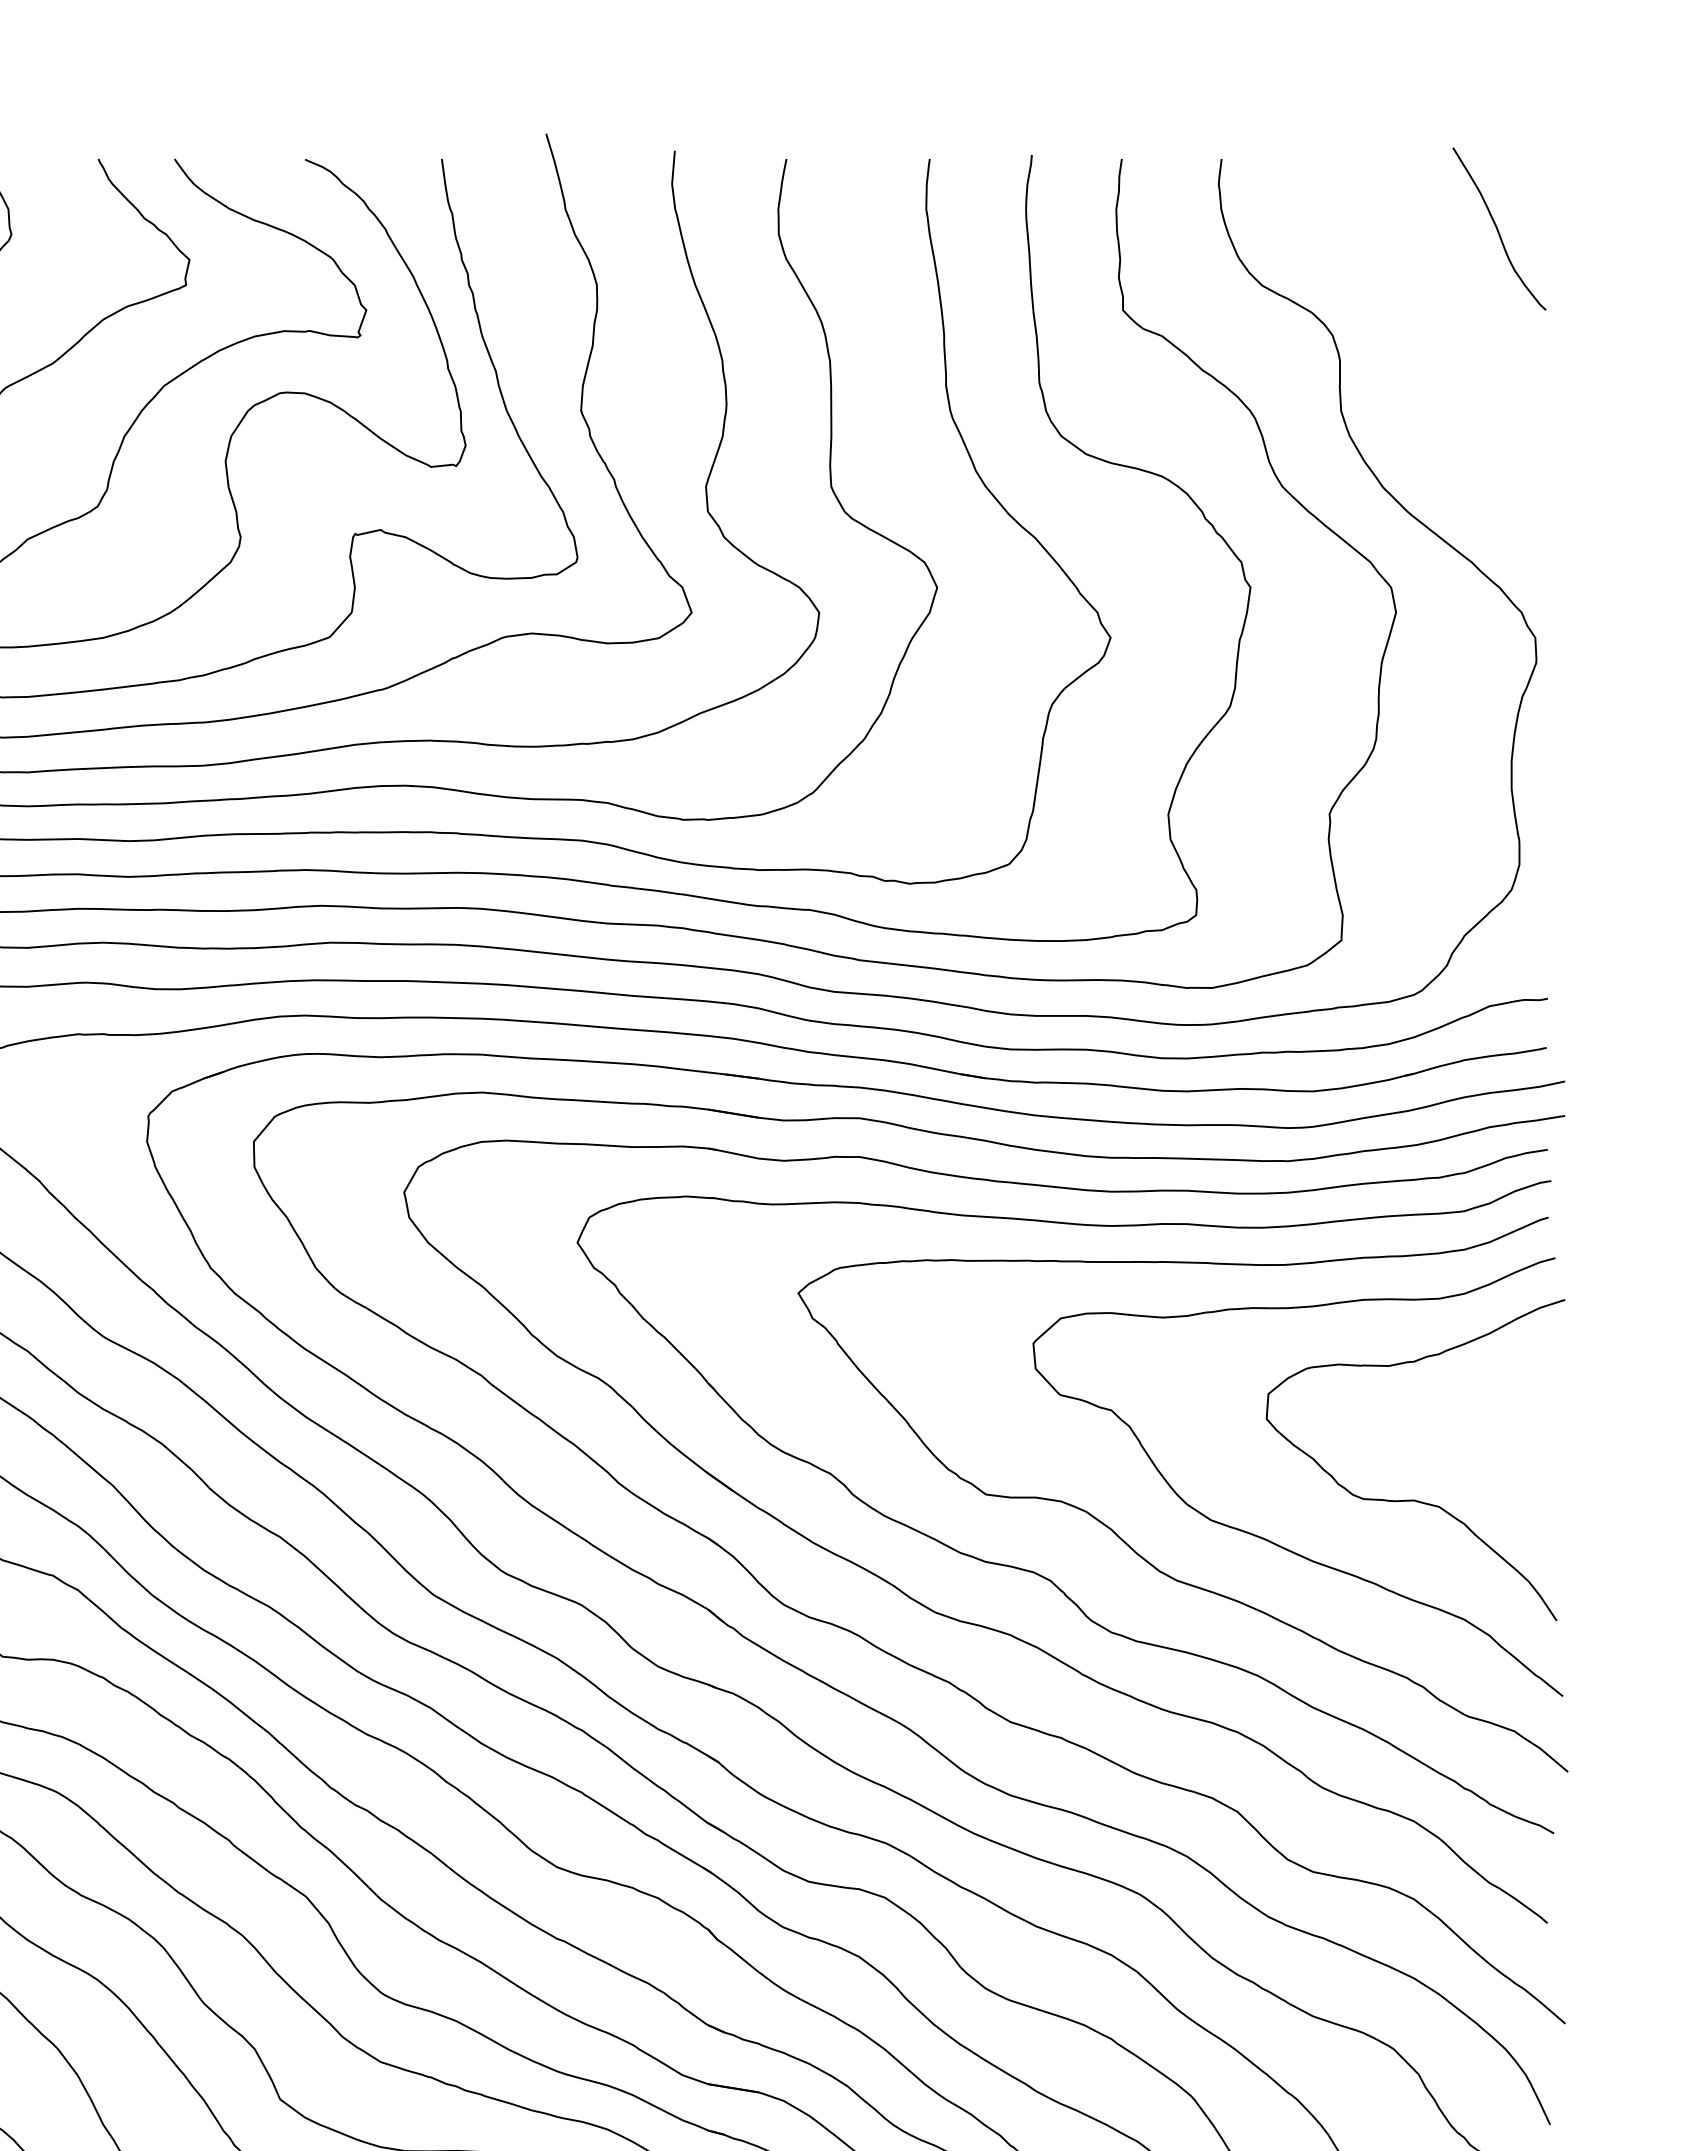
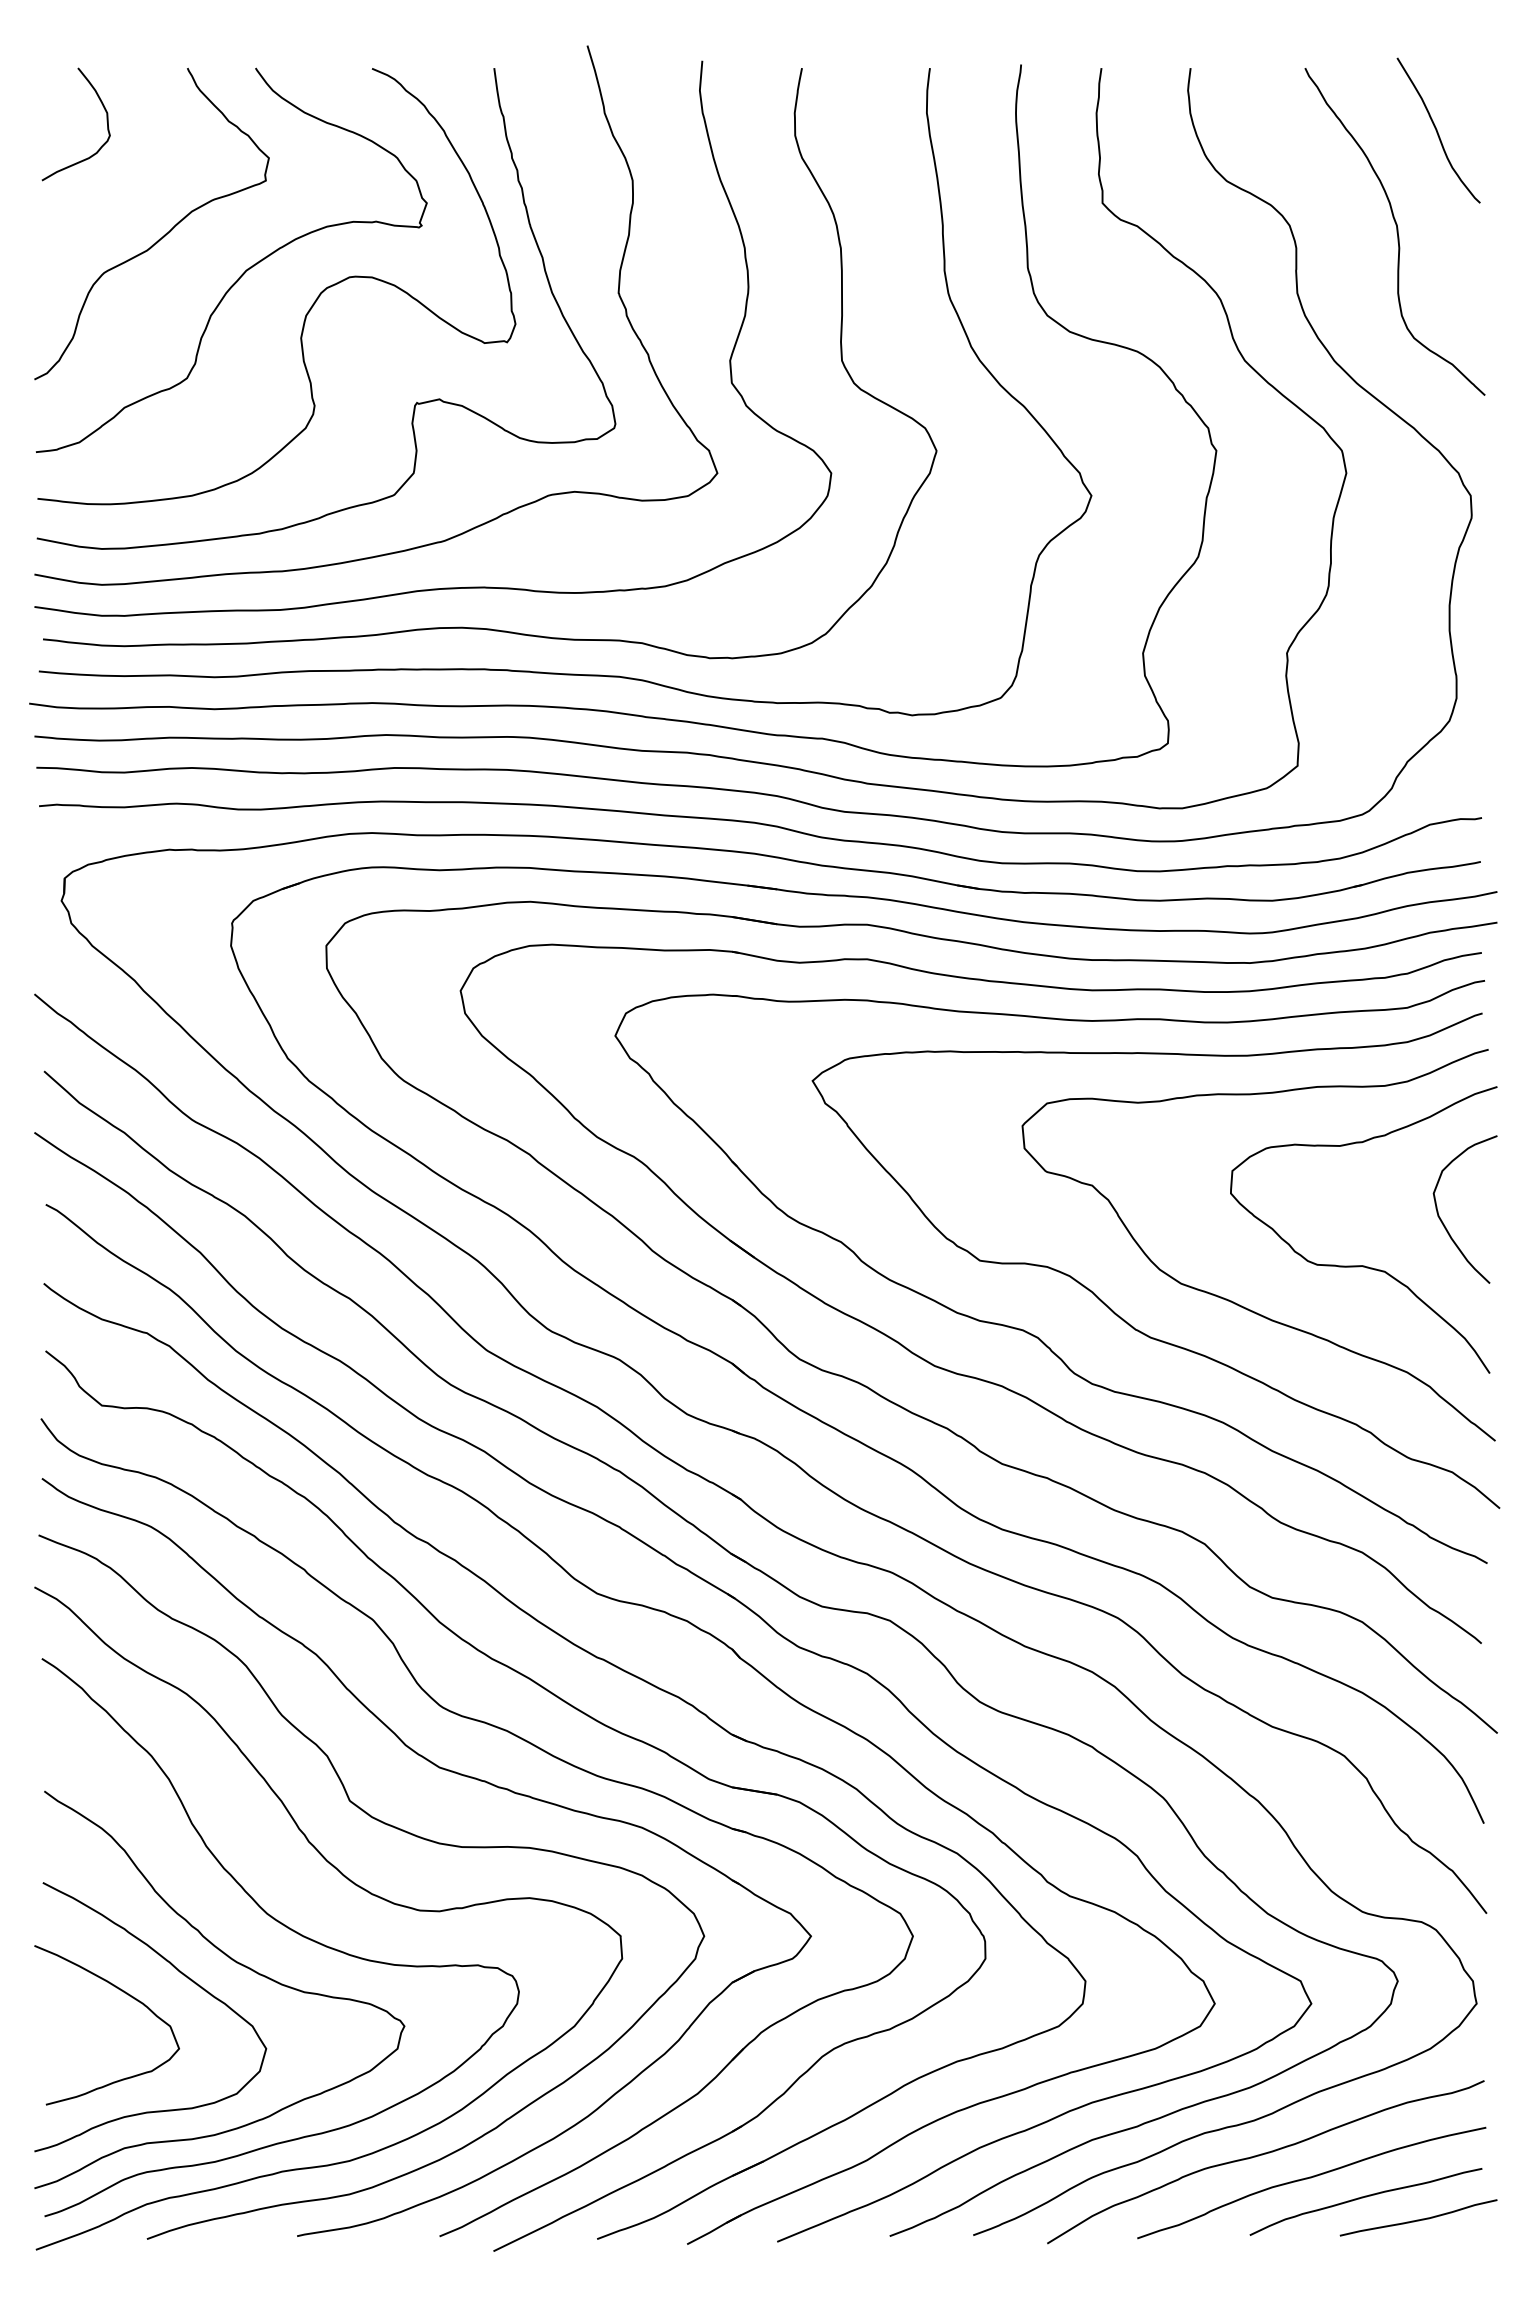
curve: (1452, 341) -> (1396, 231), added
curve: (1503, 1449) -> (1442, 1220), added

